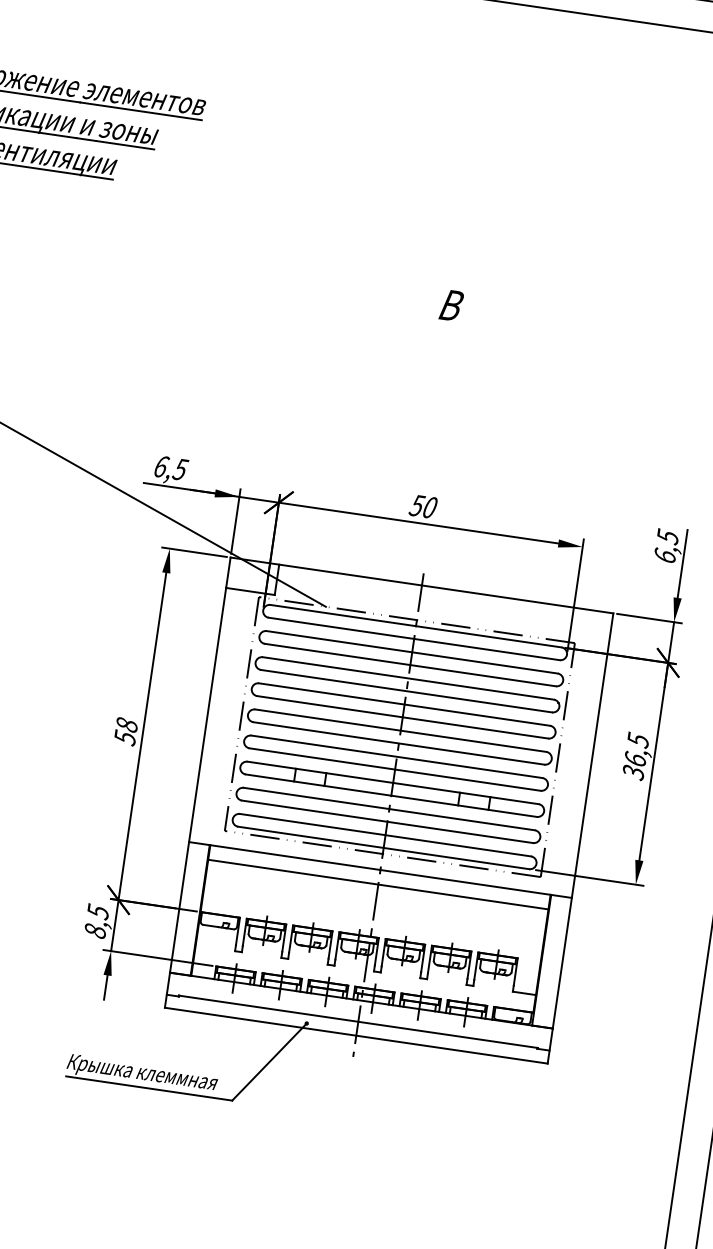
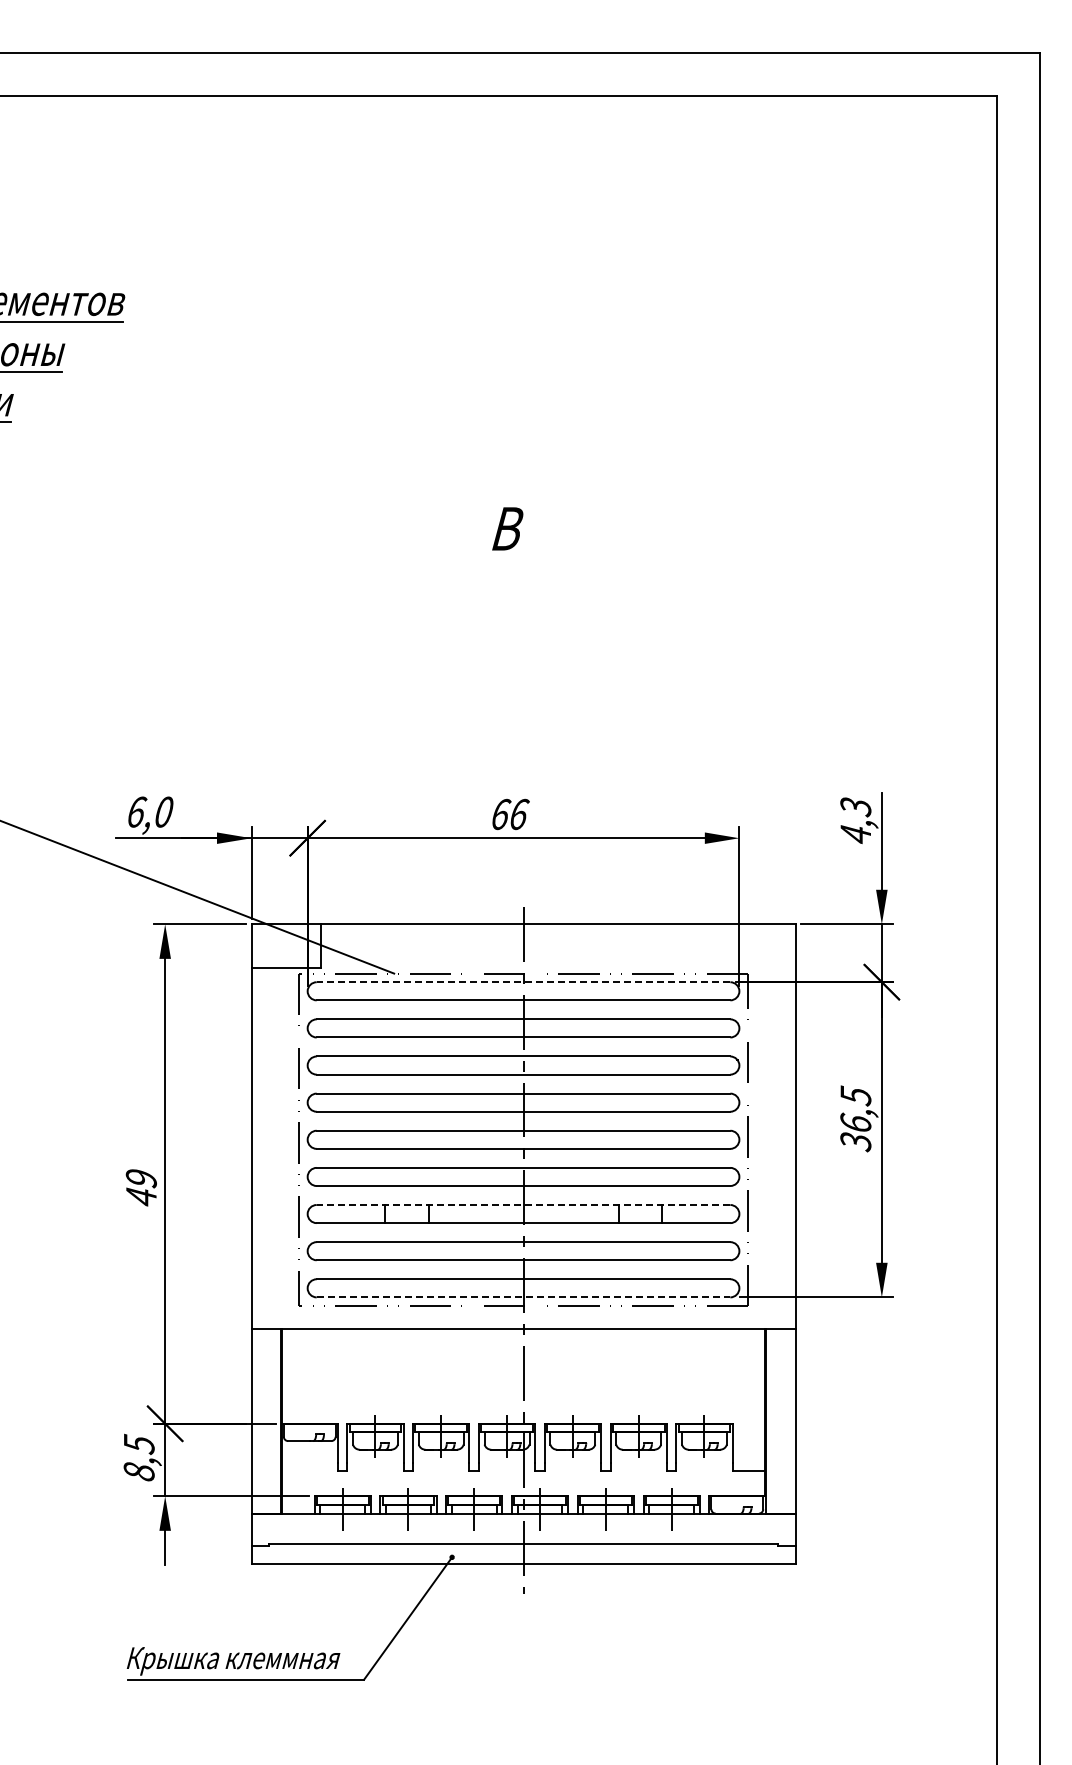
text: (180, 469) -> (163, 811), 6,5 -> 6,0
text: (423, 506) -> (509, 814), 50 -> 66
text: (666, 546) -> (855, 820), 6,5 -> 4,3
line: (415, 626) -> (523, 982), solid -> dashed
text: (125, 732) -> (140, 1188), 58 -> 49
line: (393, 783) -> (523, 1205), solid -> dashed
line: (383, 848) -> (523, 1297), solid -> dashed
line: (378, 884) -> (523, 1349), removed

